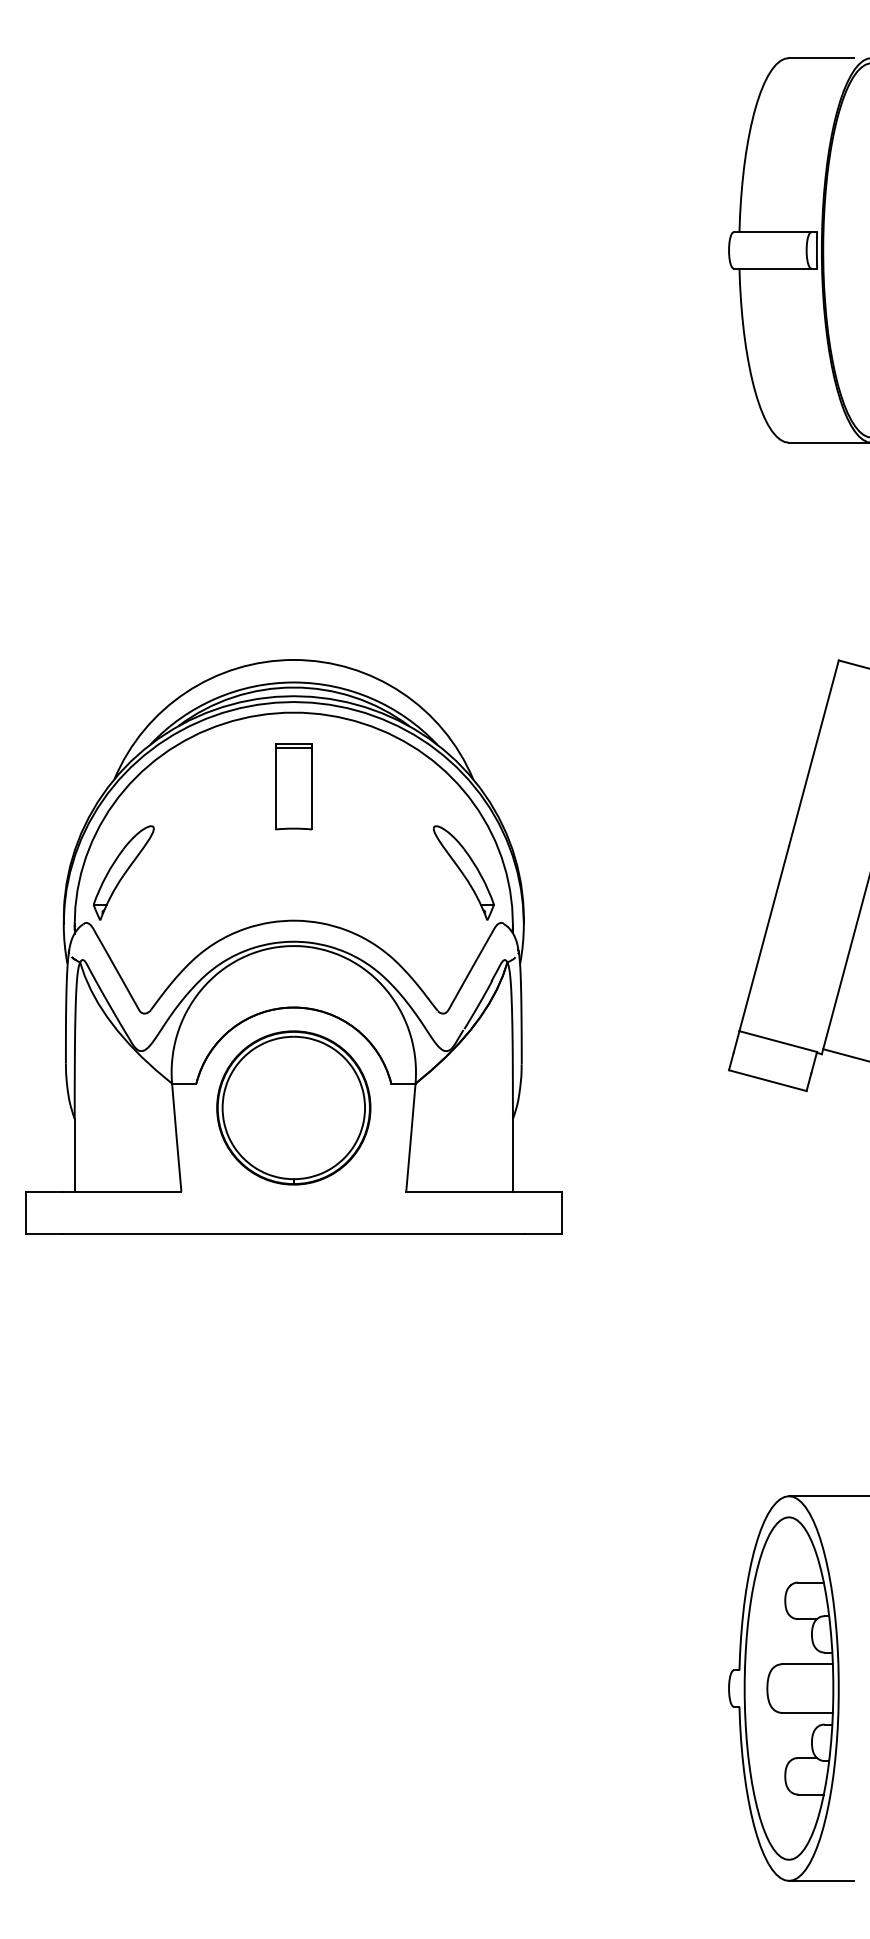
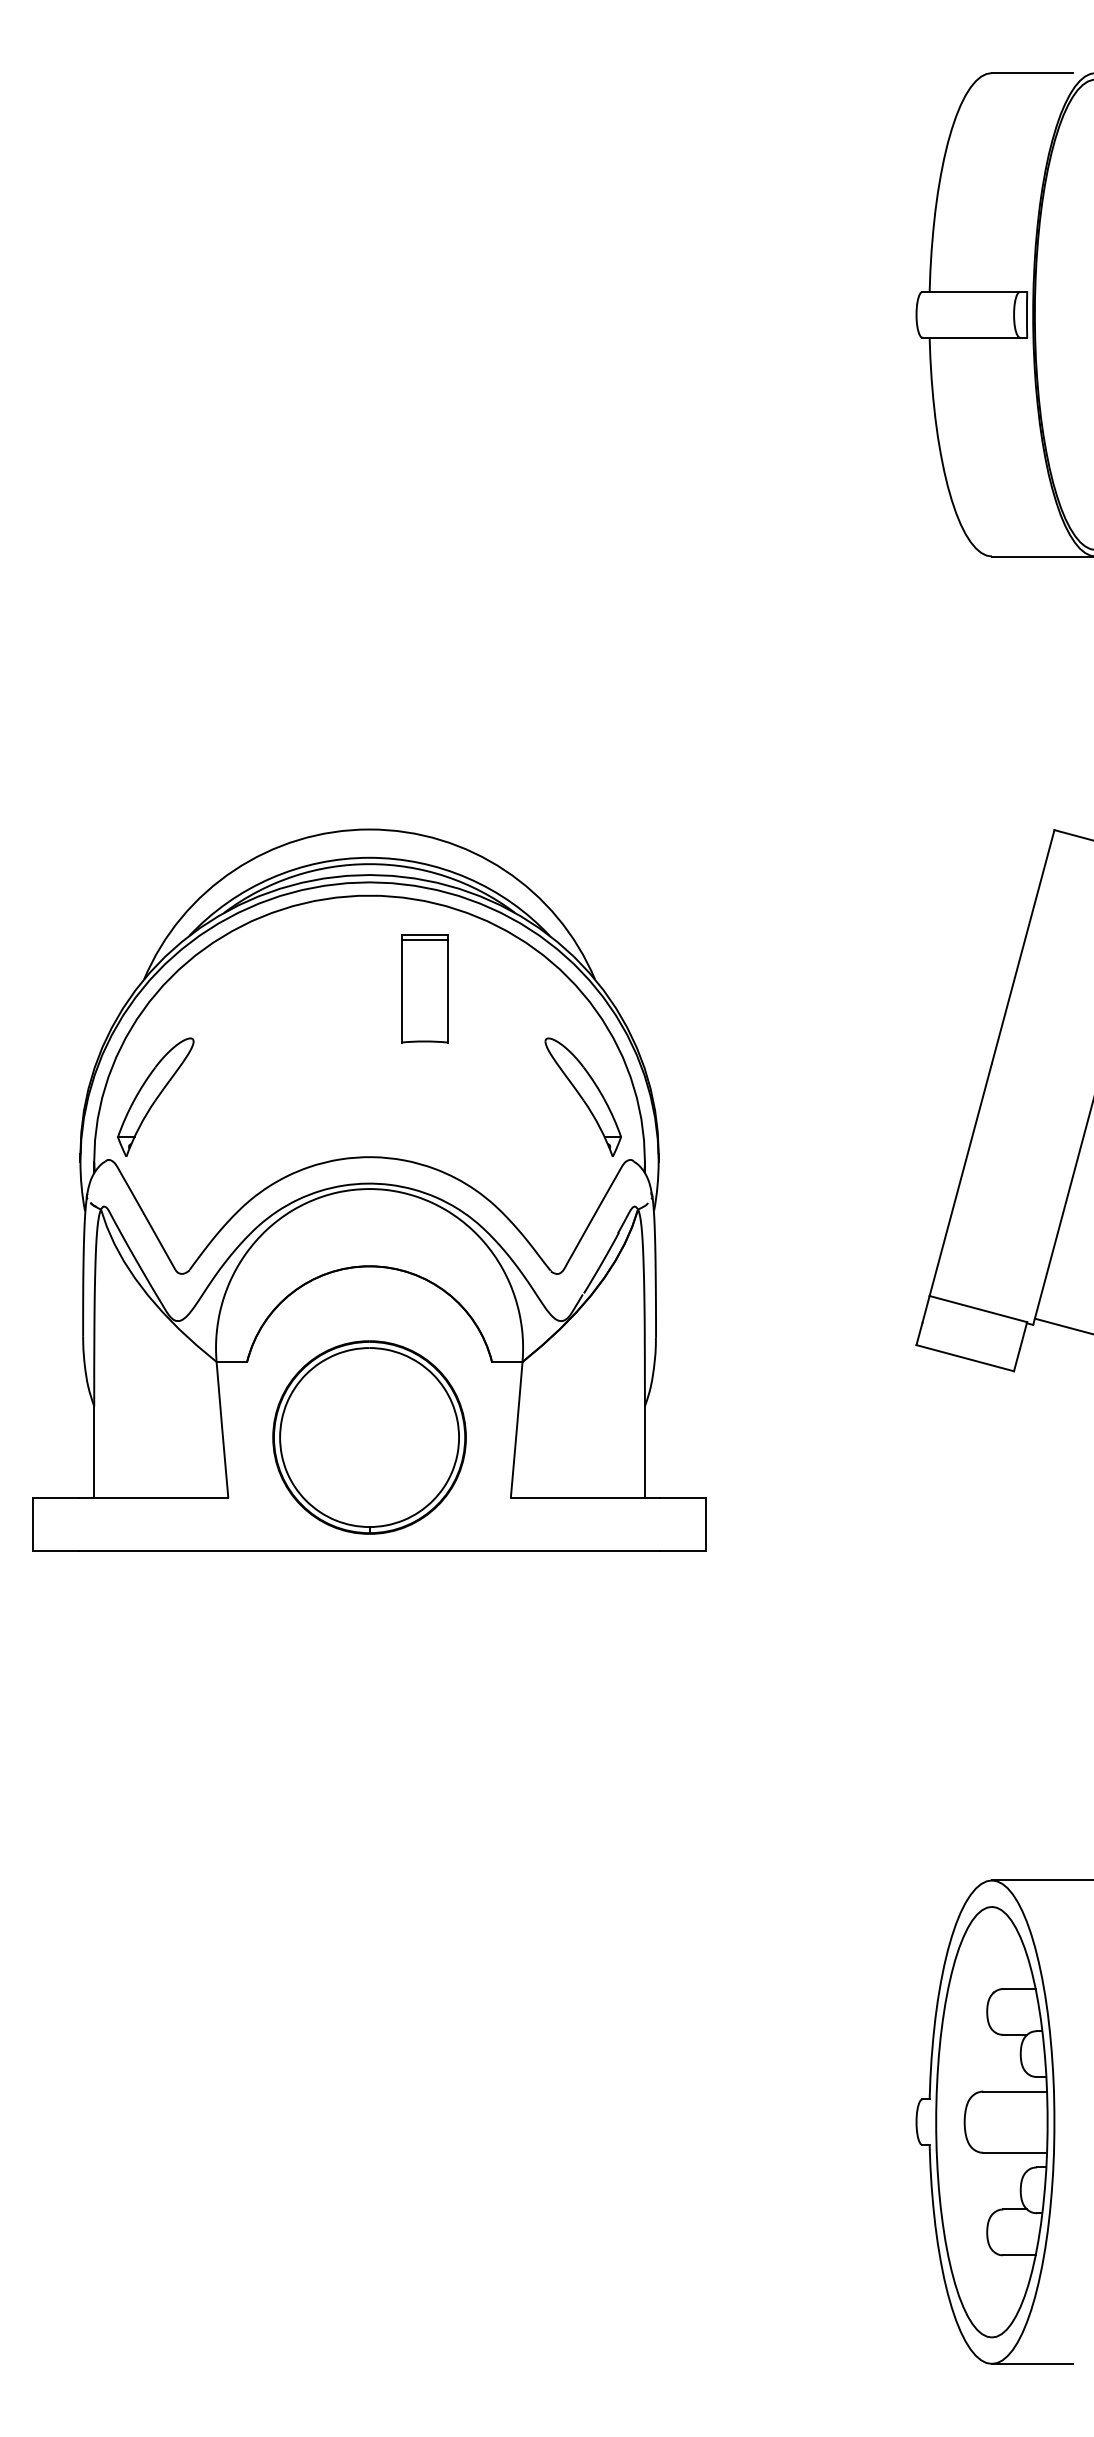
part: (293, 786) -> (424, 988), moved
part: (293, 1107) -> (369, 1437), moved

